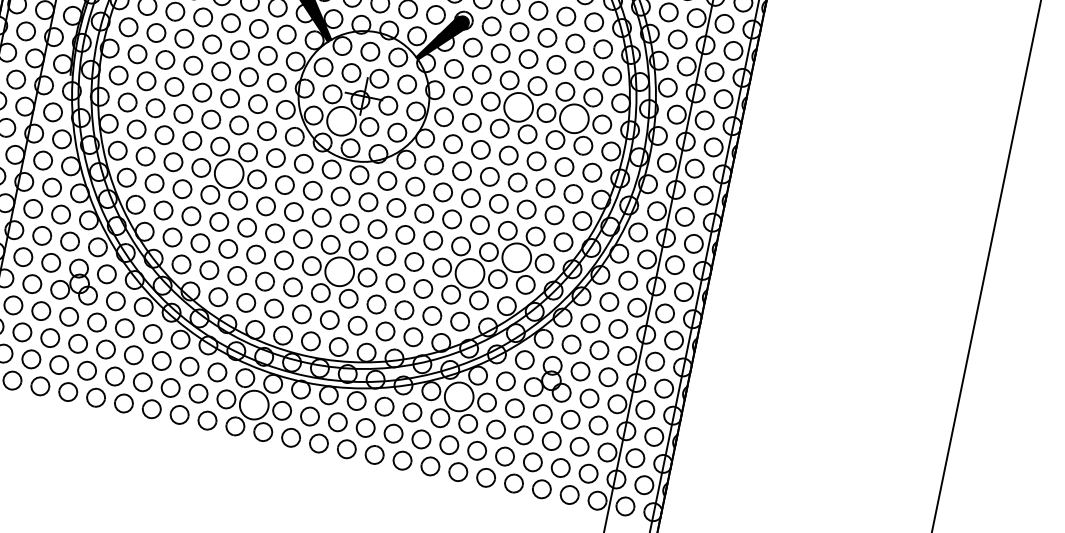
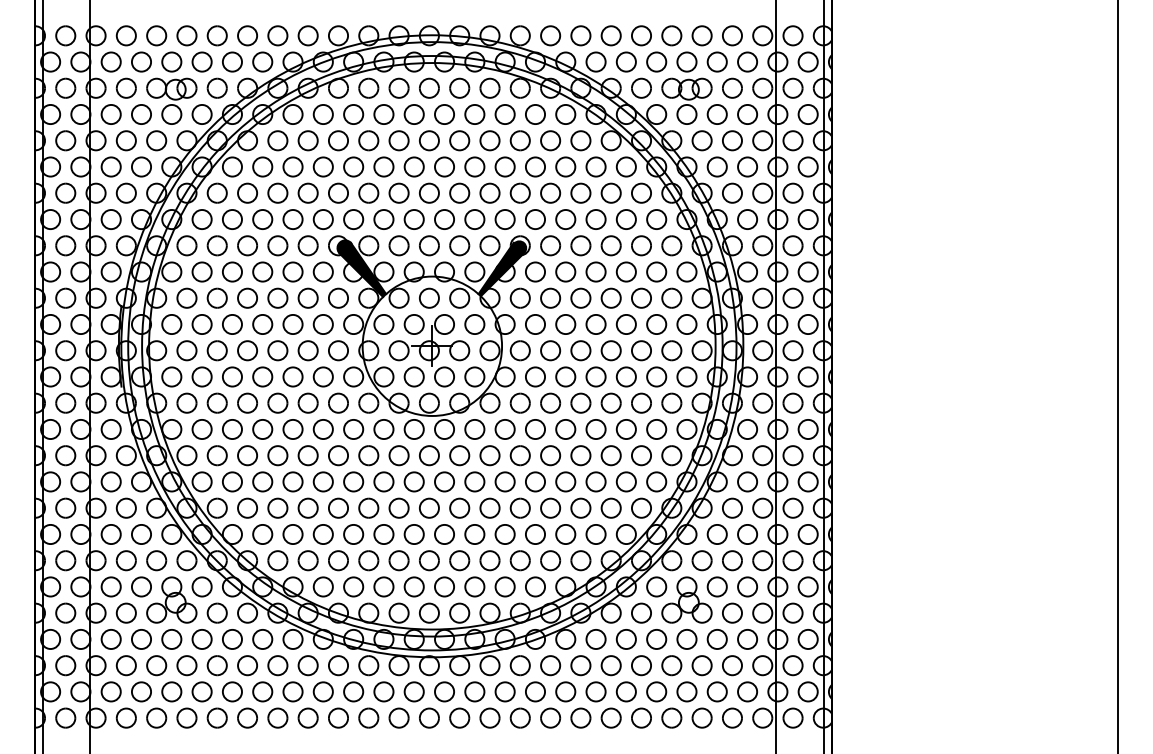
circle: (518, 107) -> (595, 324), size x0.62
circle: (574, 118) -> (656, 324), size x0.62
circle: (340, 120) -> (413, 376), size x0.62
circle: (228, 173) -> (307, 455), size x0.62
circle: (516, 257) -> (625, 481), size x0.62
circle: (339, 271) -> (444, 534), size x0.62
circle: (469, 272) -> (580, 507), size x0.62
circle: (458, 396) -> (595, 639), size x0.62
circle: (253, 404) -> (383, 691), size x0.62

